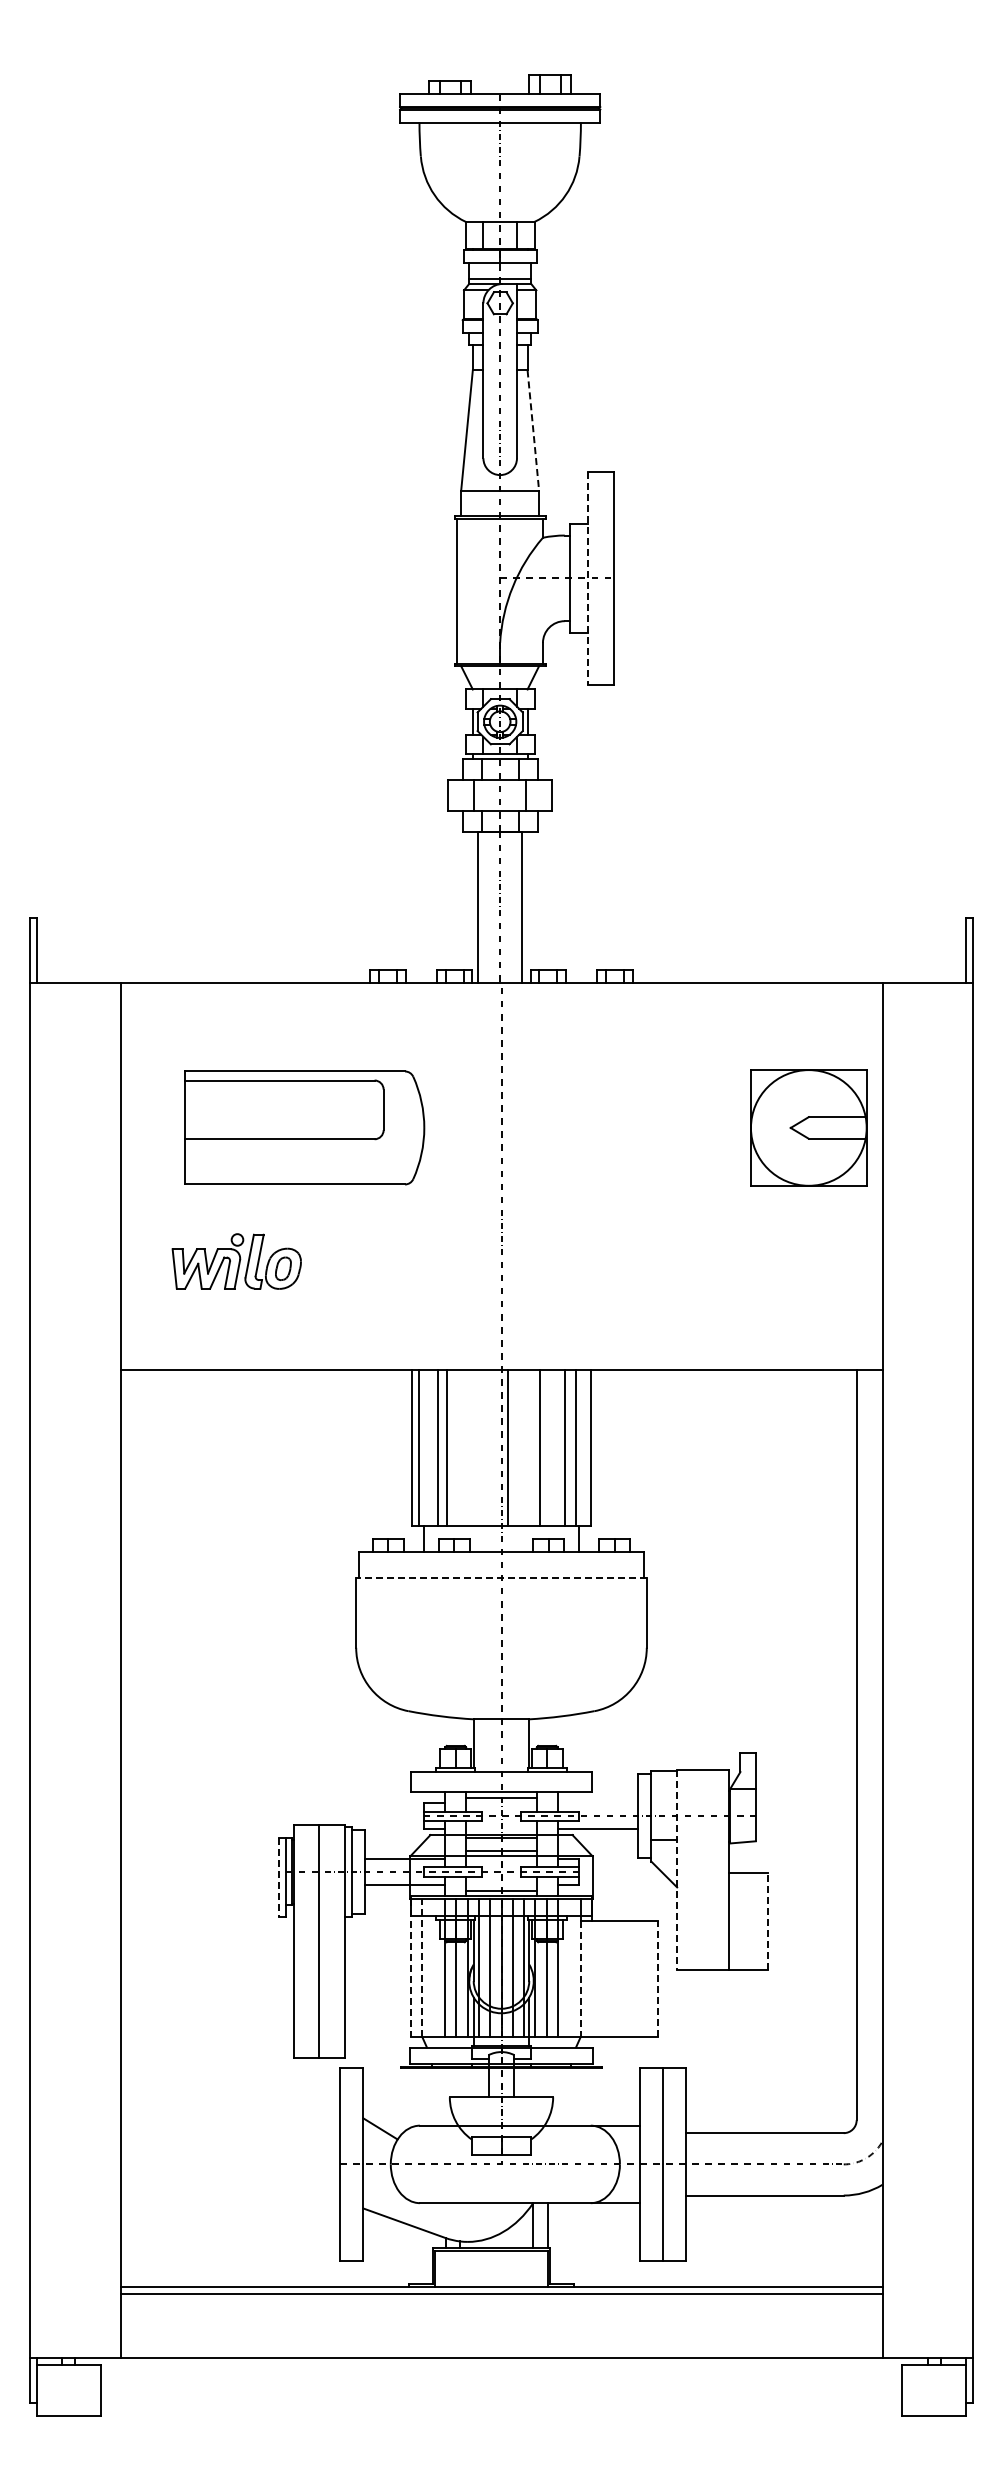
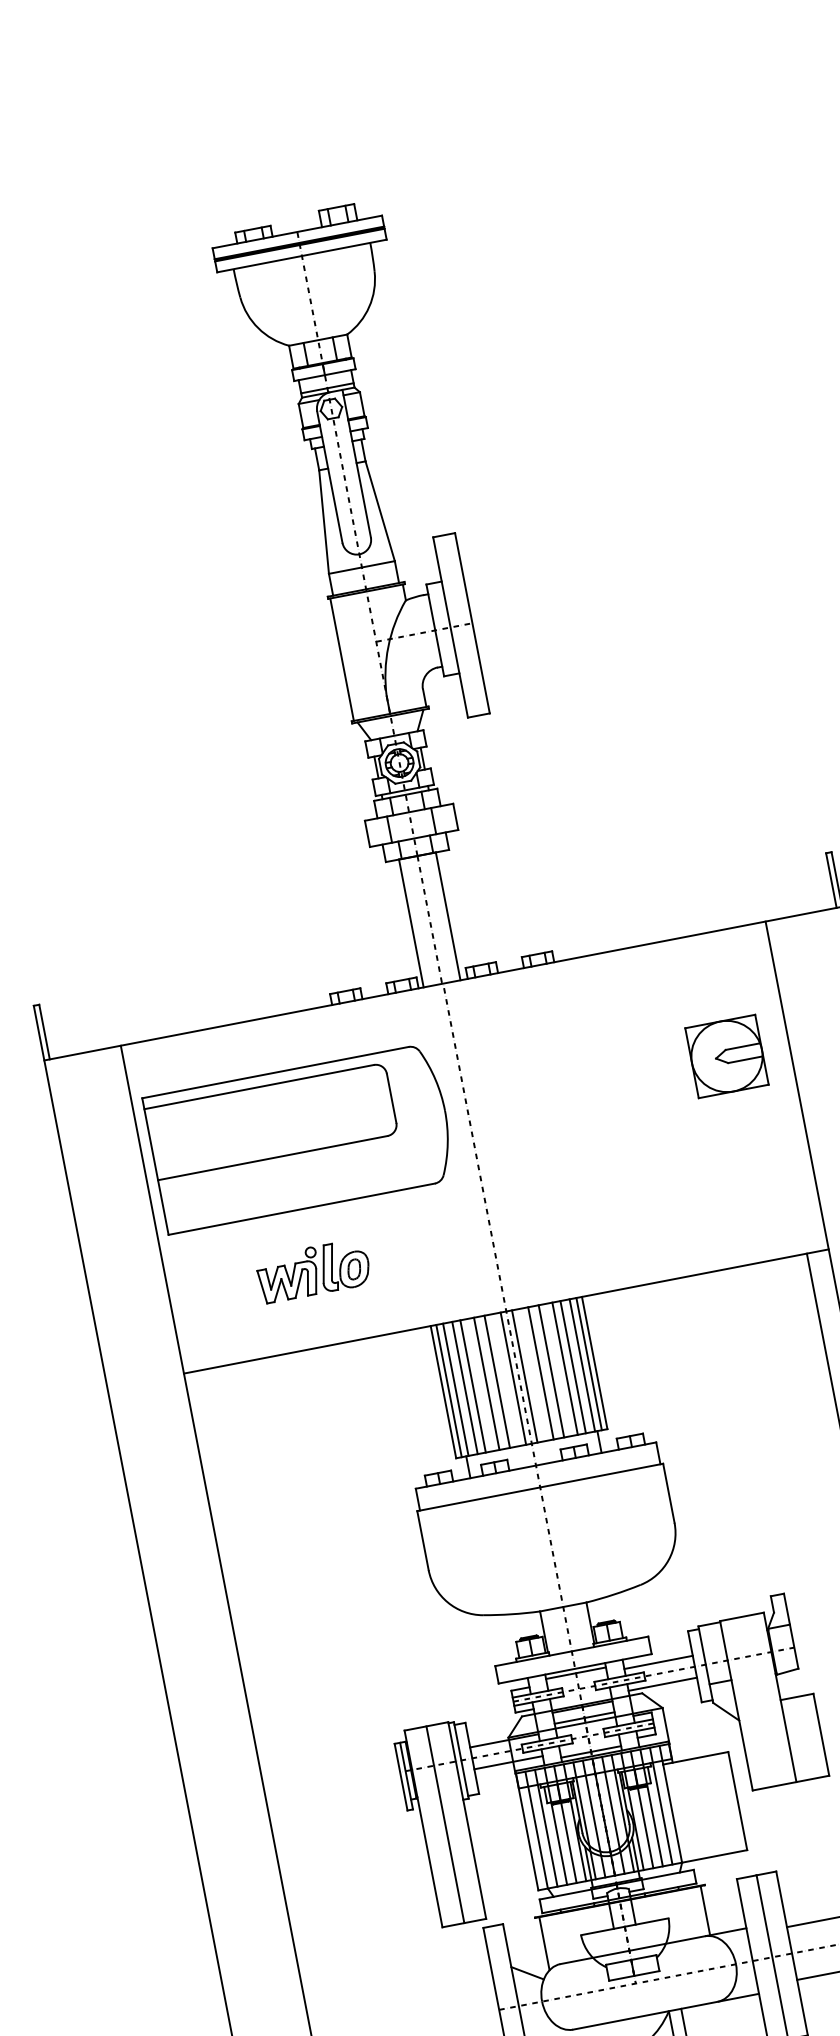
line: (533, 431) -> (380, 512), dashed -> solid
line: (588, 578) -> (450, 627), dashed -> solid
part: (304, 1127) -> (300, 1138), size x1.43
part: (808, 1127) -> (726, 1056), size x0.71
part: (236, 1261) -> (313, 1270), moved
line: (426, 1448) -> (455, 1390), added
line: (463, 1448) -> (486, 1384), added
line: (475, 1448) -> (497, 1382), added
line: (494, 1448) -> (513, 1378), added
line: (527, 1448) -> (541, 1373), added
line: (555, 1448) -> (564, 1369), added
line: (584, 1448) -> (589, 1364), added
line: (501, 1578) -> (540, 1487), dashed -> solid
line: (597, 1803) -> (658, 1662), added
line: (677, 1870) -> (736, 1706), dashed -> solid
line: (279, 1878) -> (401, 1777), dashed -> solid
line: (767, 1921) -> (821, 1734), dashed -> solid
line: (422, 1967) -> (536, 1829), dashed -> solid
line: (433, 1967) -> (546, 1828), added
line: (569, 1967) -> (661, 1805), added
line: (410, 1968) -> (526, 1832), dashed -> solid
line: (580, 1978) -> (672, 1813), dashed -> solid
line: (657, 1978) -> (737, 1800), dashed -> solid
line: (596, 2096) -> (705, 1910), added
line: (406, 2098) -> (544, 1943), added

